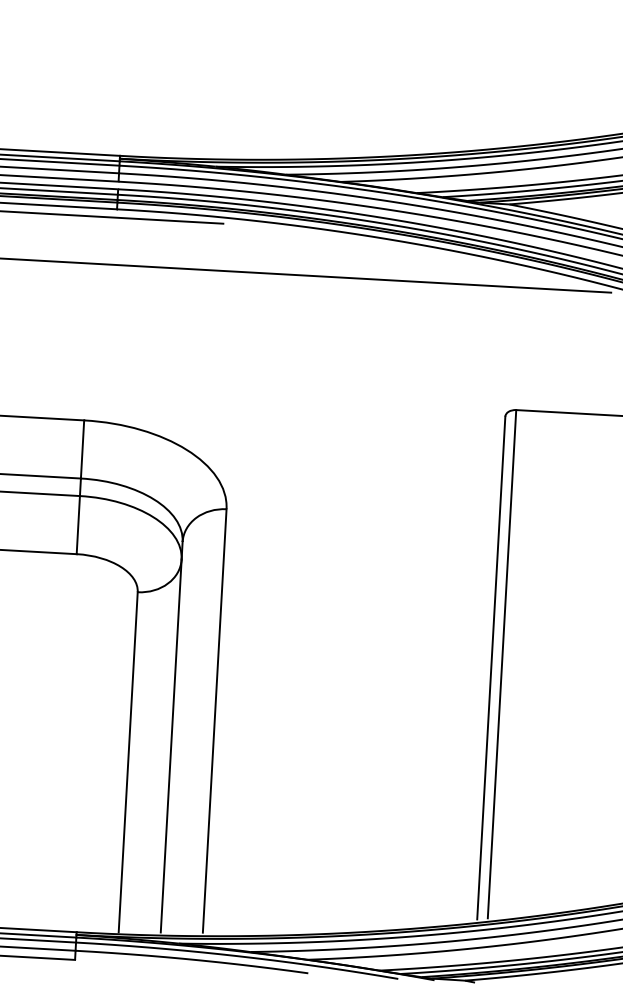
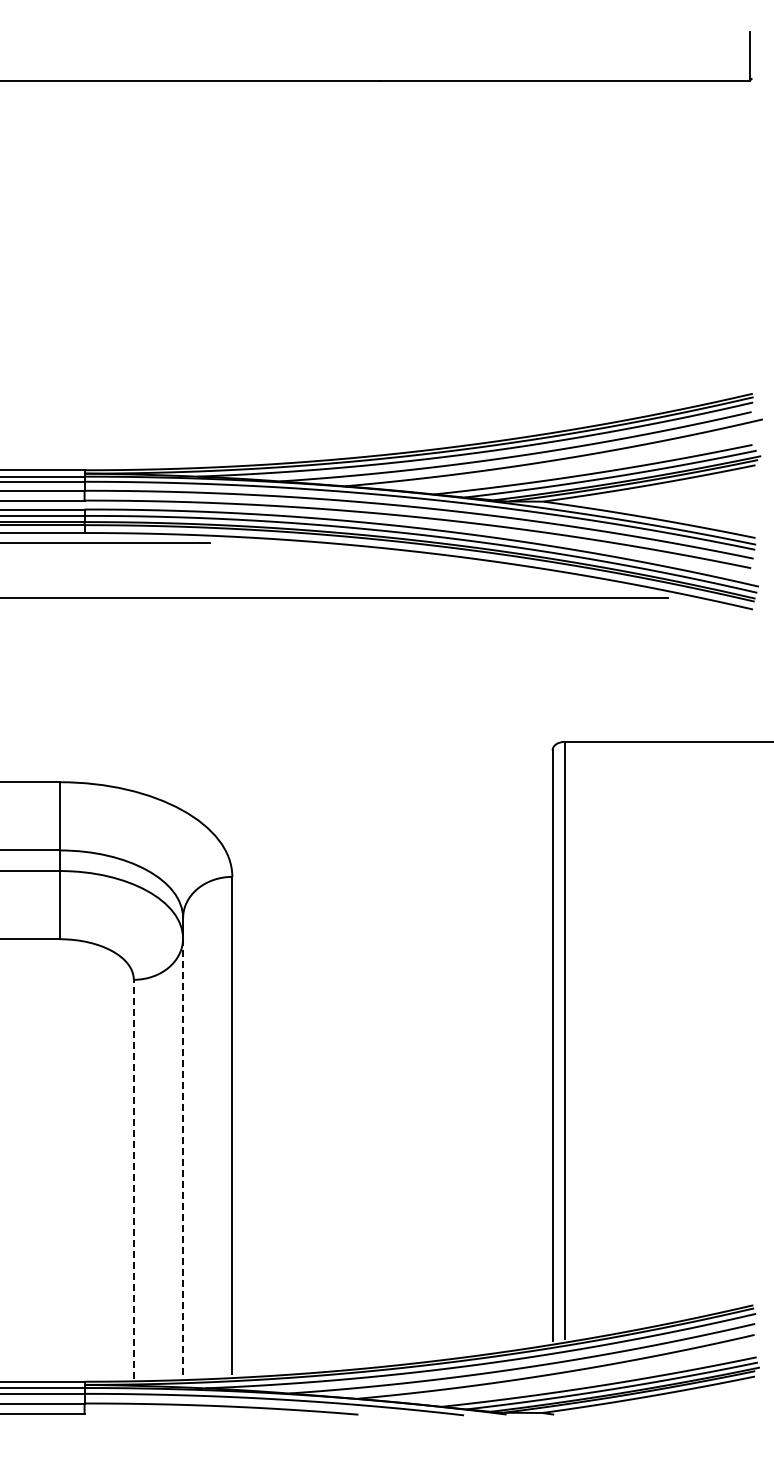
line: (171, 745) -> (183, 1157), solid -> dashed
line: (127, 762) -> (133, 1179), solid -> dashed

